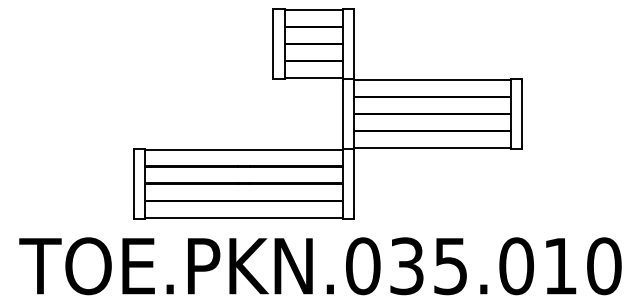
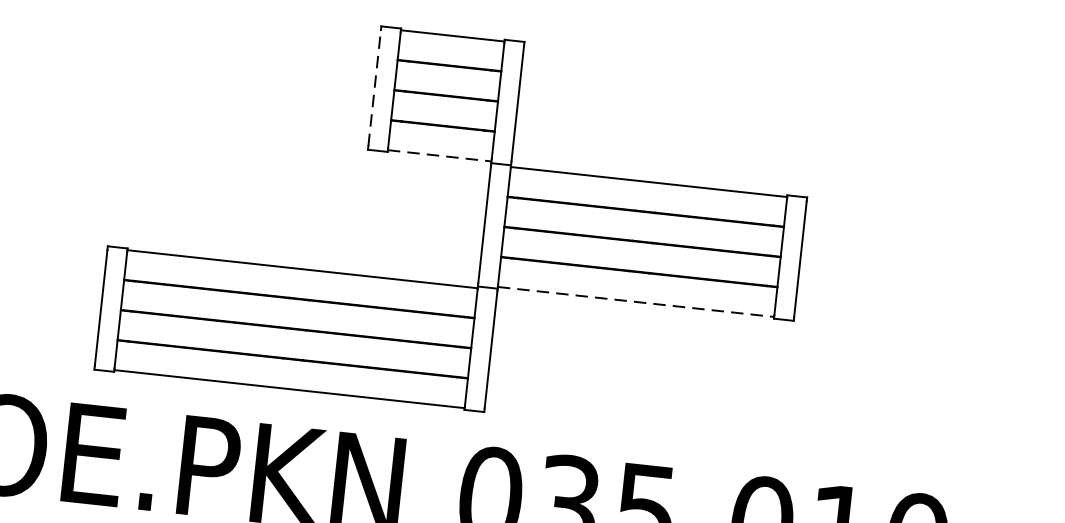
line: (273, 43) -> (375, 87), solid -> dashed
line: (314, 77) -> (440, 155), solid -> dashed
line: (433, 147) -> (637, 301), solid -> dashed

